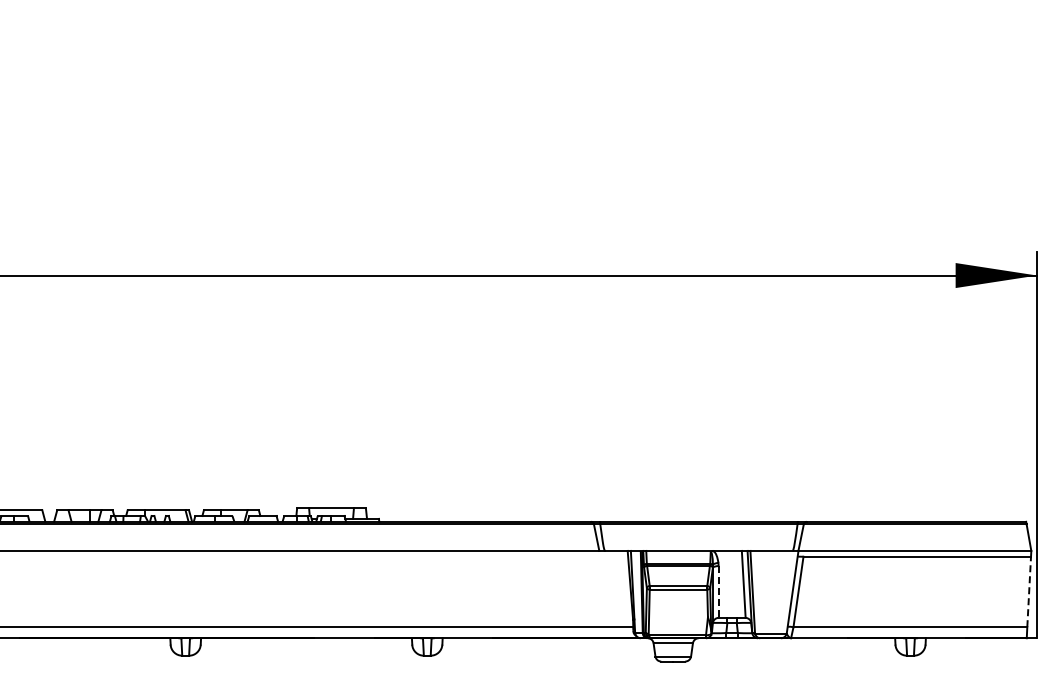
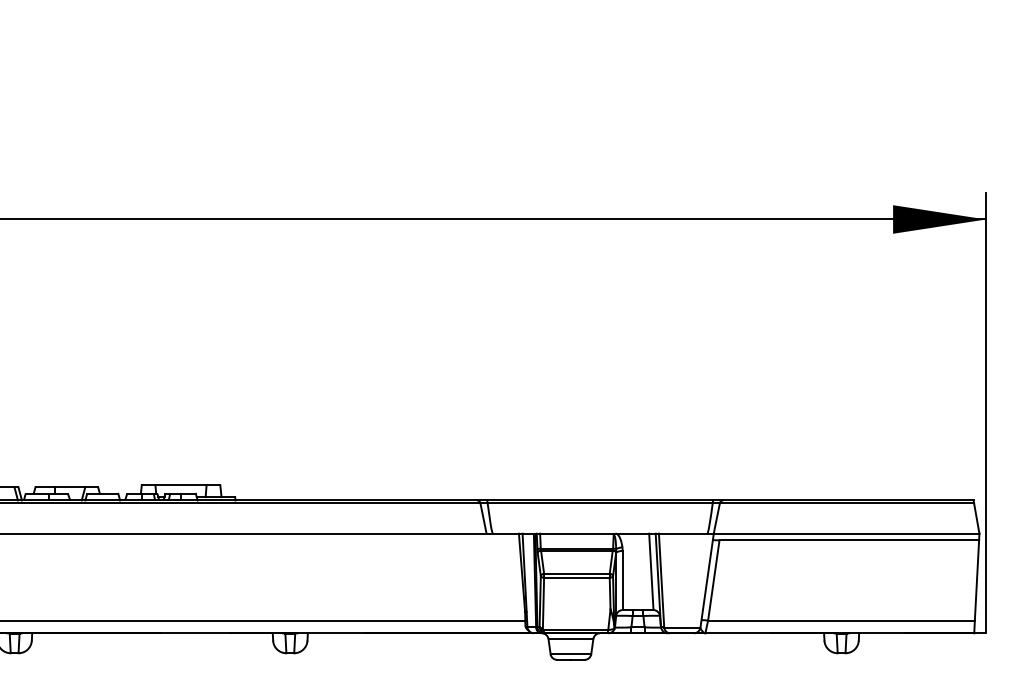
line: (1029, 591) -> (977, 579), dashed -> solid
line: (718, 592) -> (622, 581), dashed -> solid

